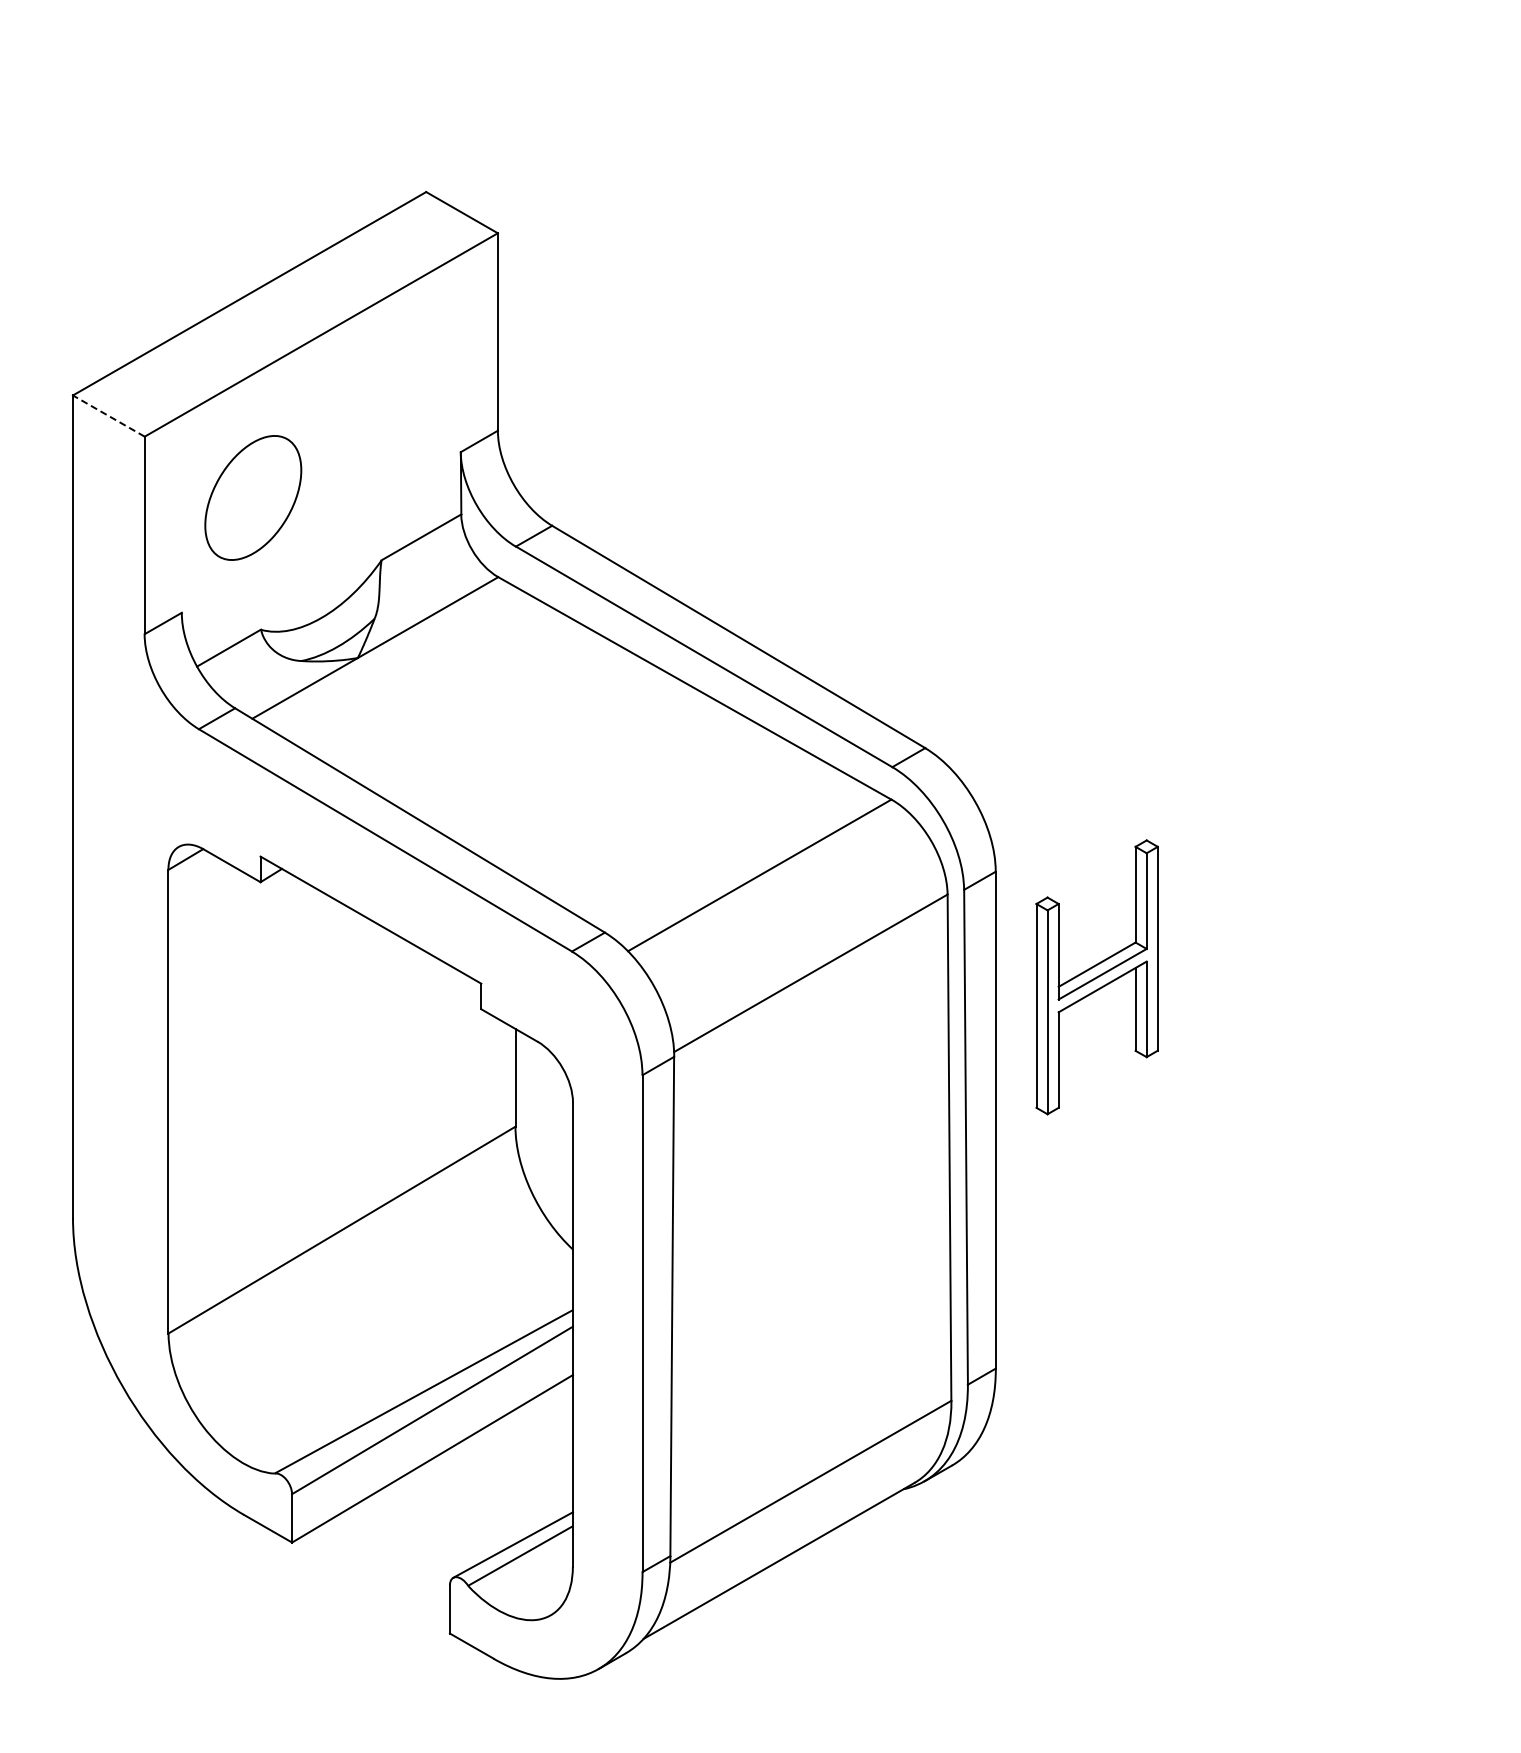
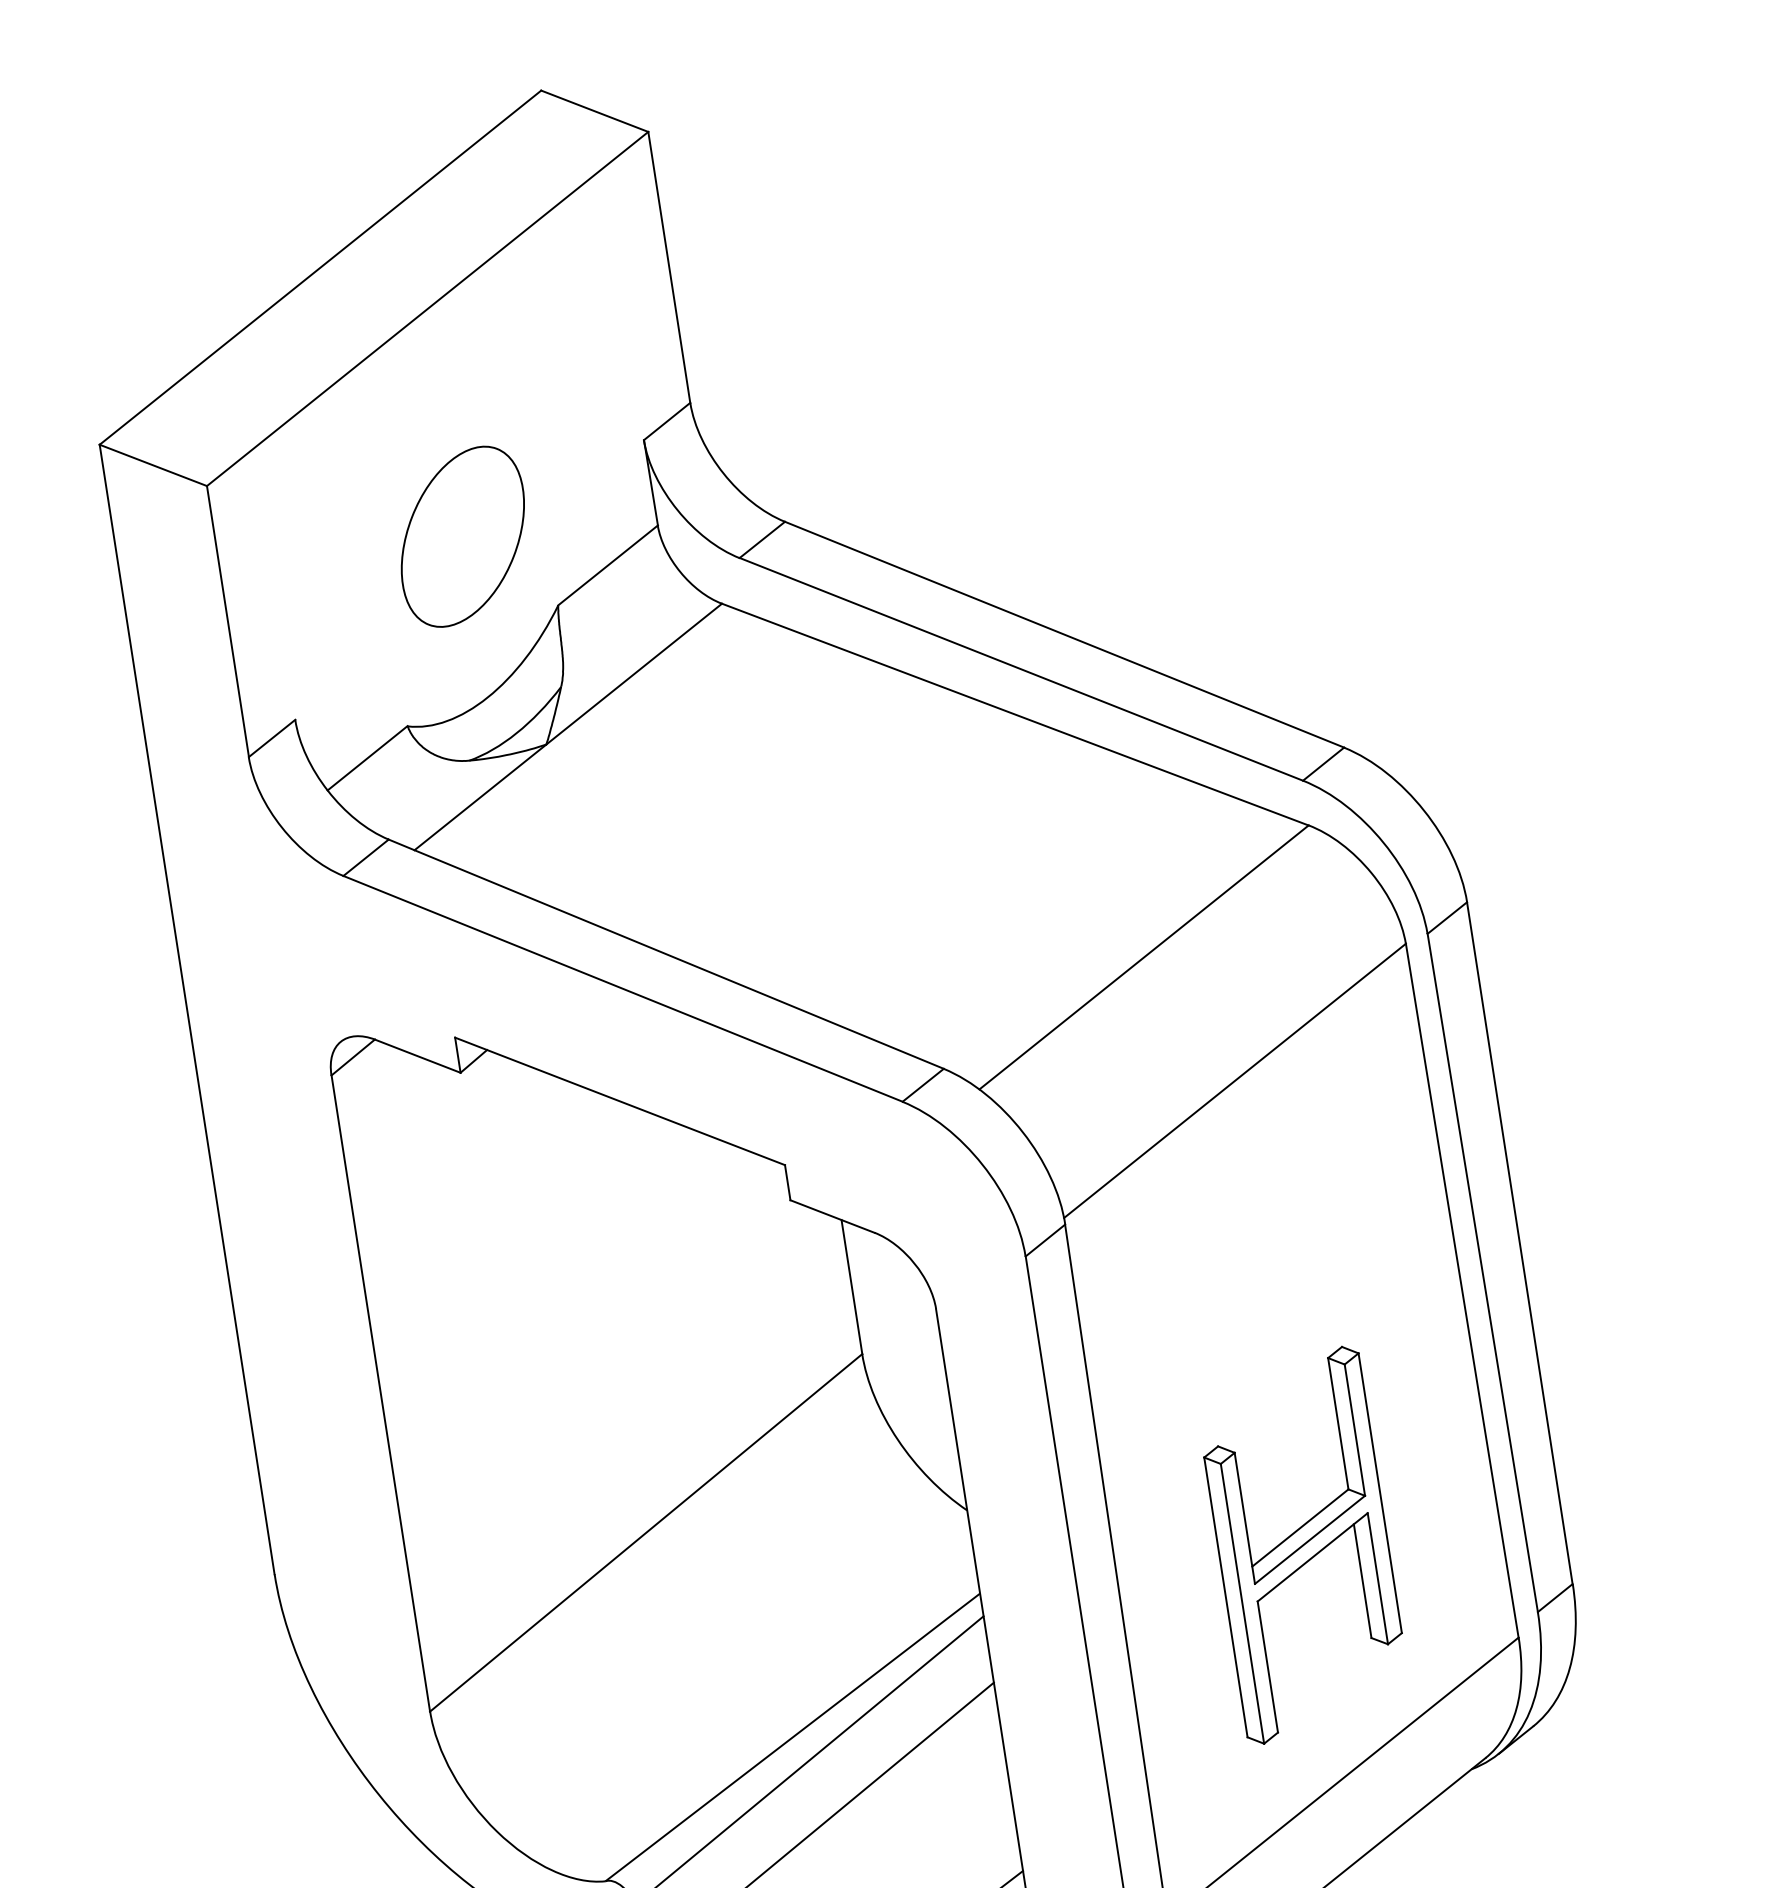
line: (108, 415) -> (152, 464), dashed -> solid
part: (253, 497) -> (463, 536), moved
part: (1096, 977) -> (1302, 1545), moved

